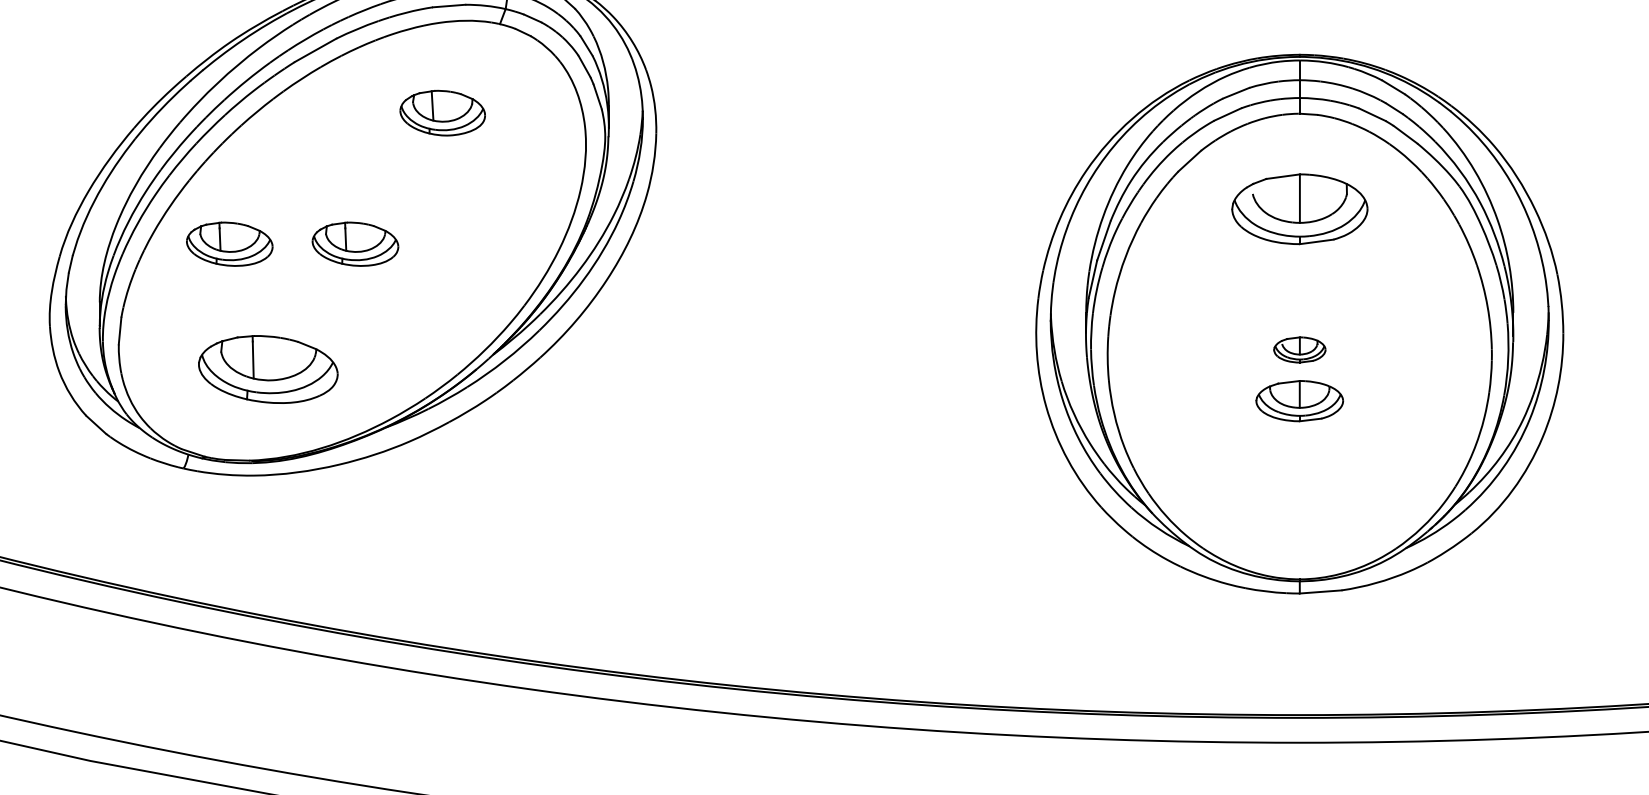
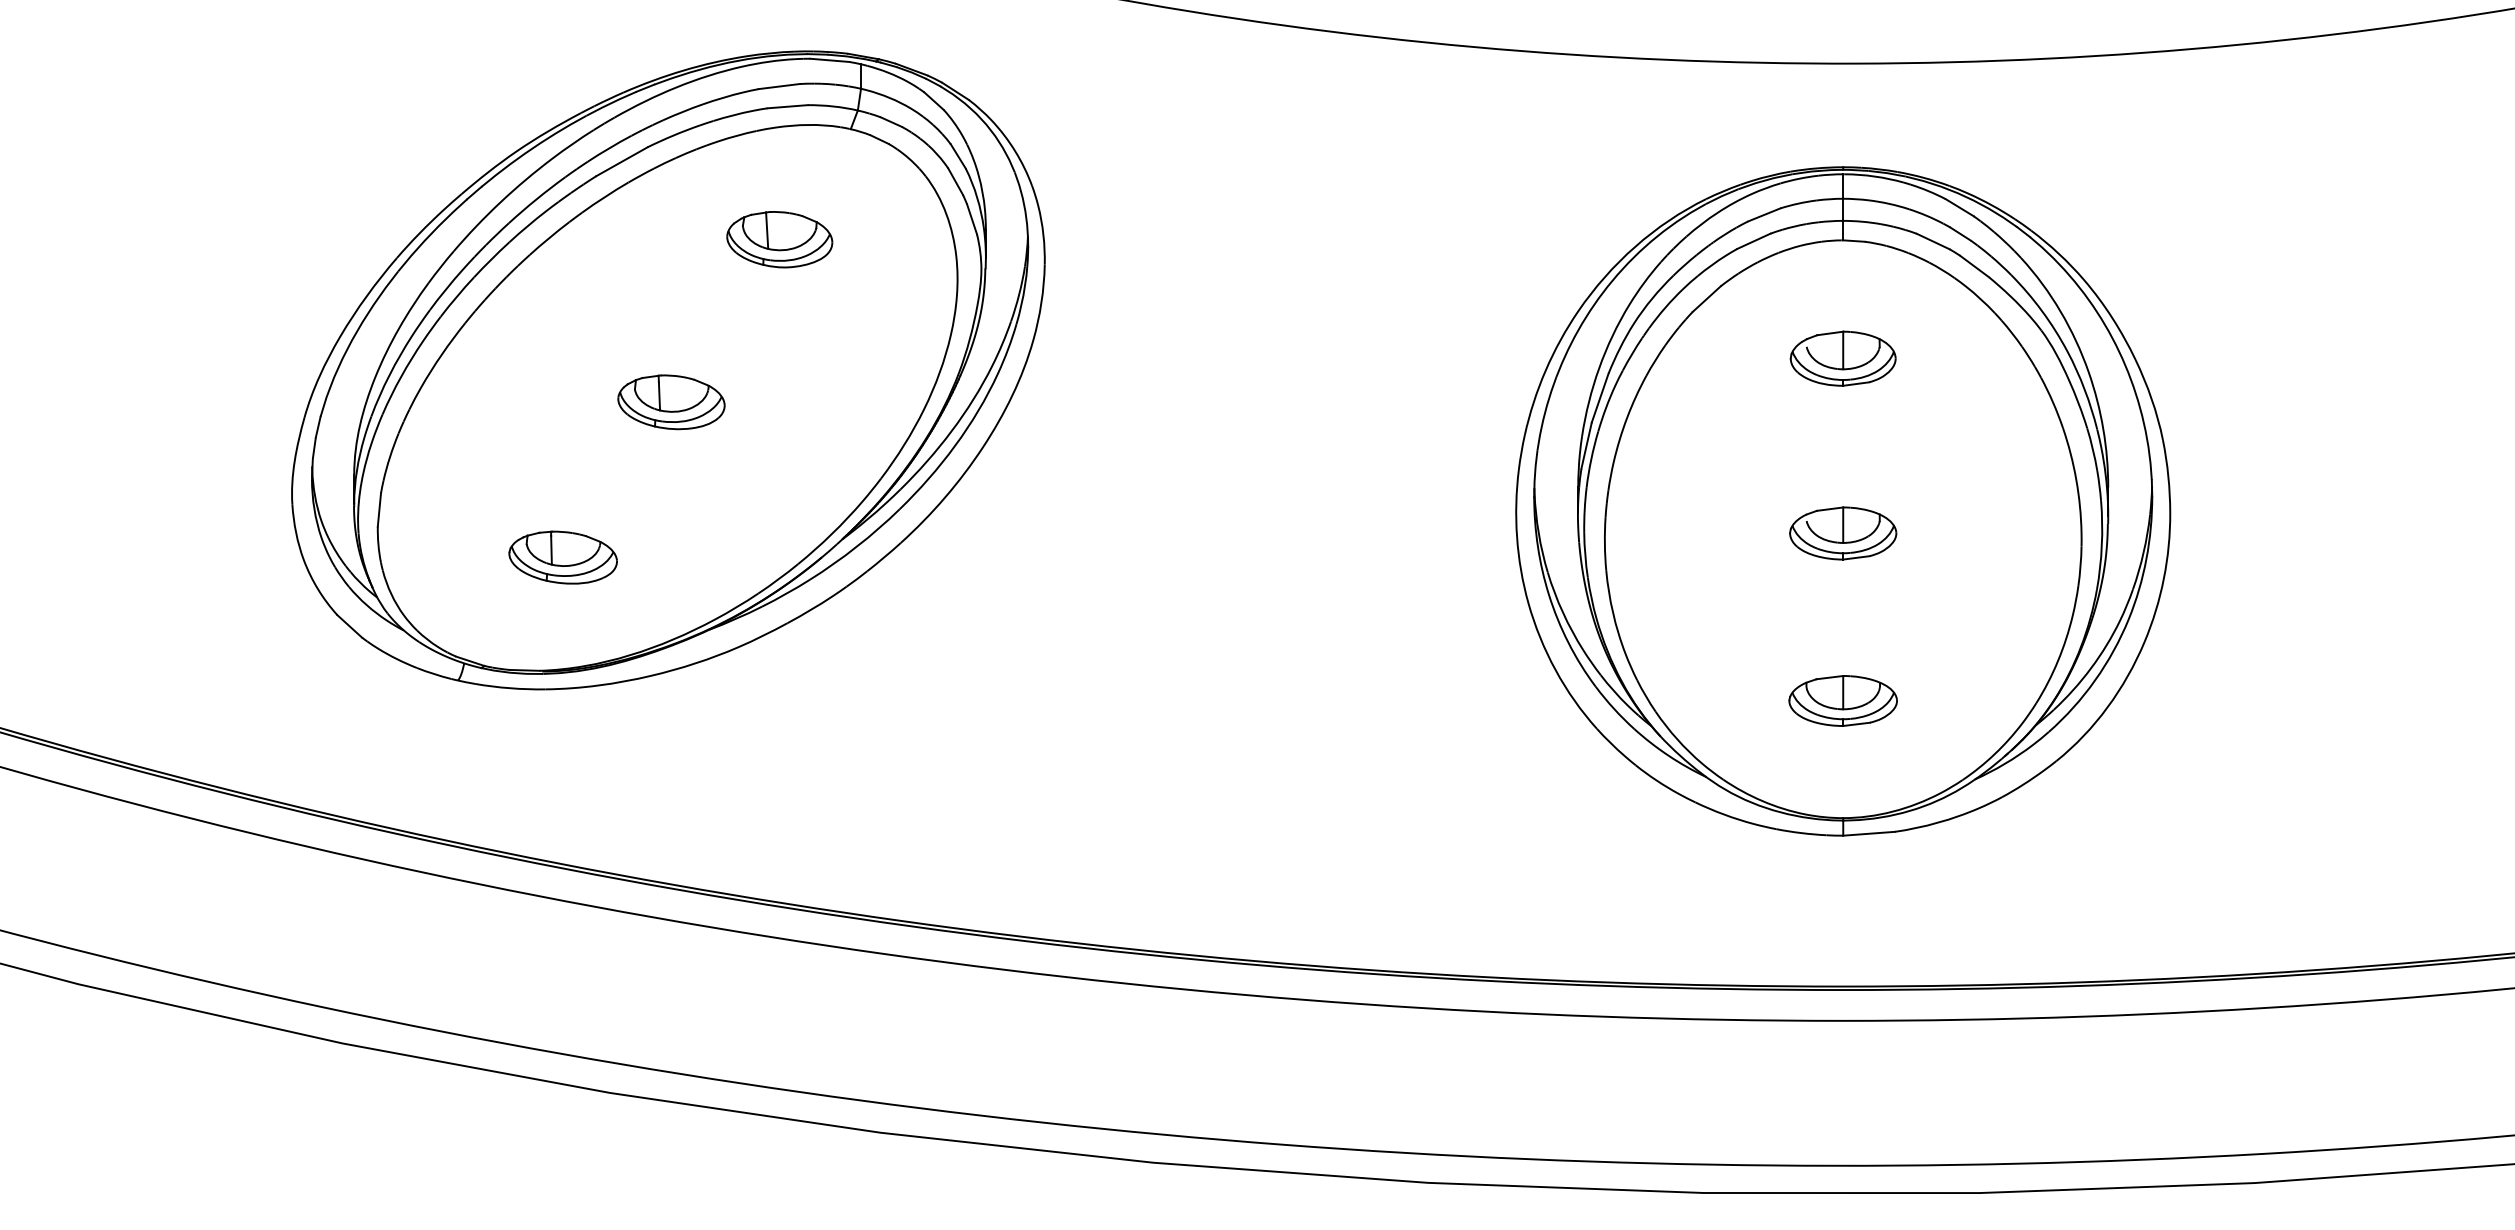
part: (1299, 208) -> (1842, 358), size x0.62
part: (229, 244) -> (515, 402), removed
part: (1300, 349) -> (1843, 533), size x1.67
part: (267, 369) -> (562, 557), size x0.62
part: (1299, 400) -> (1842, 700), moved

